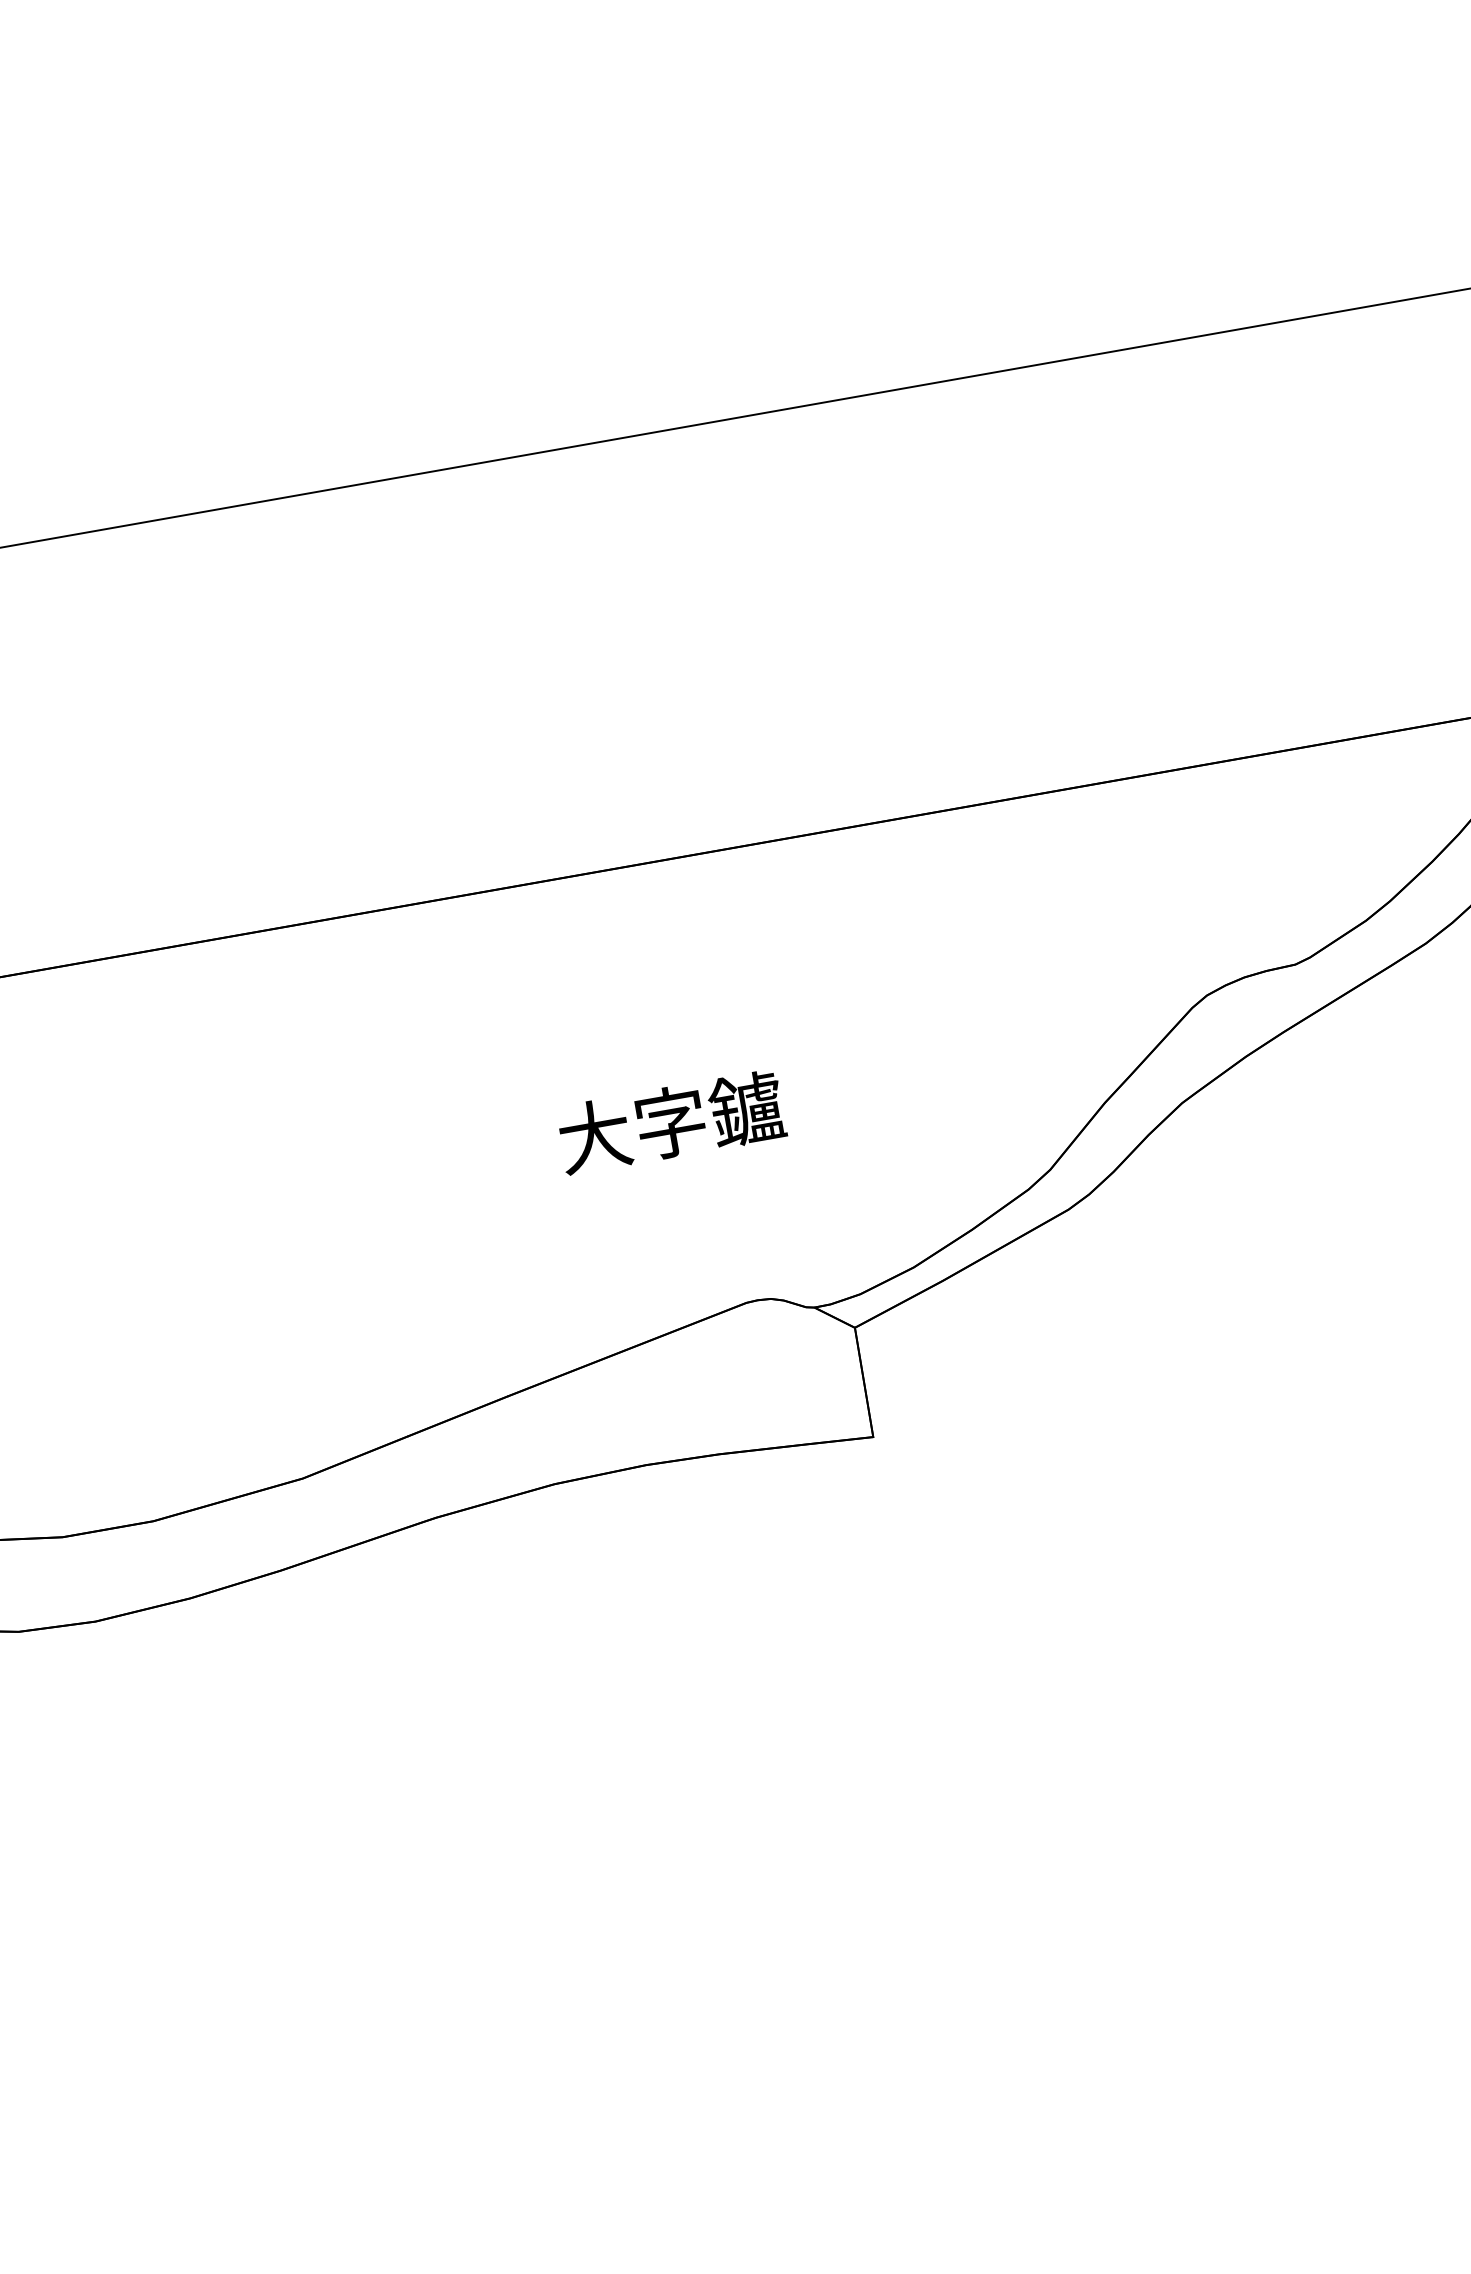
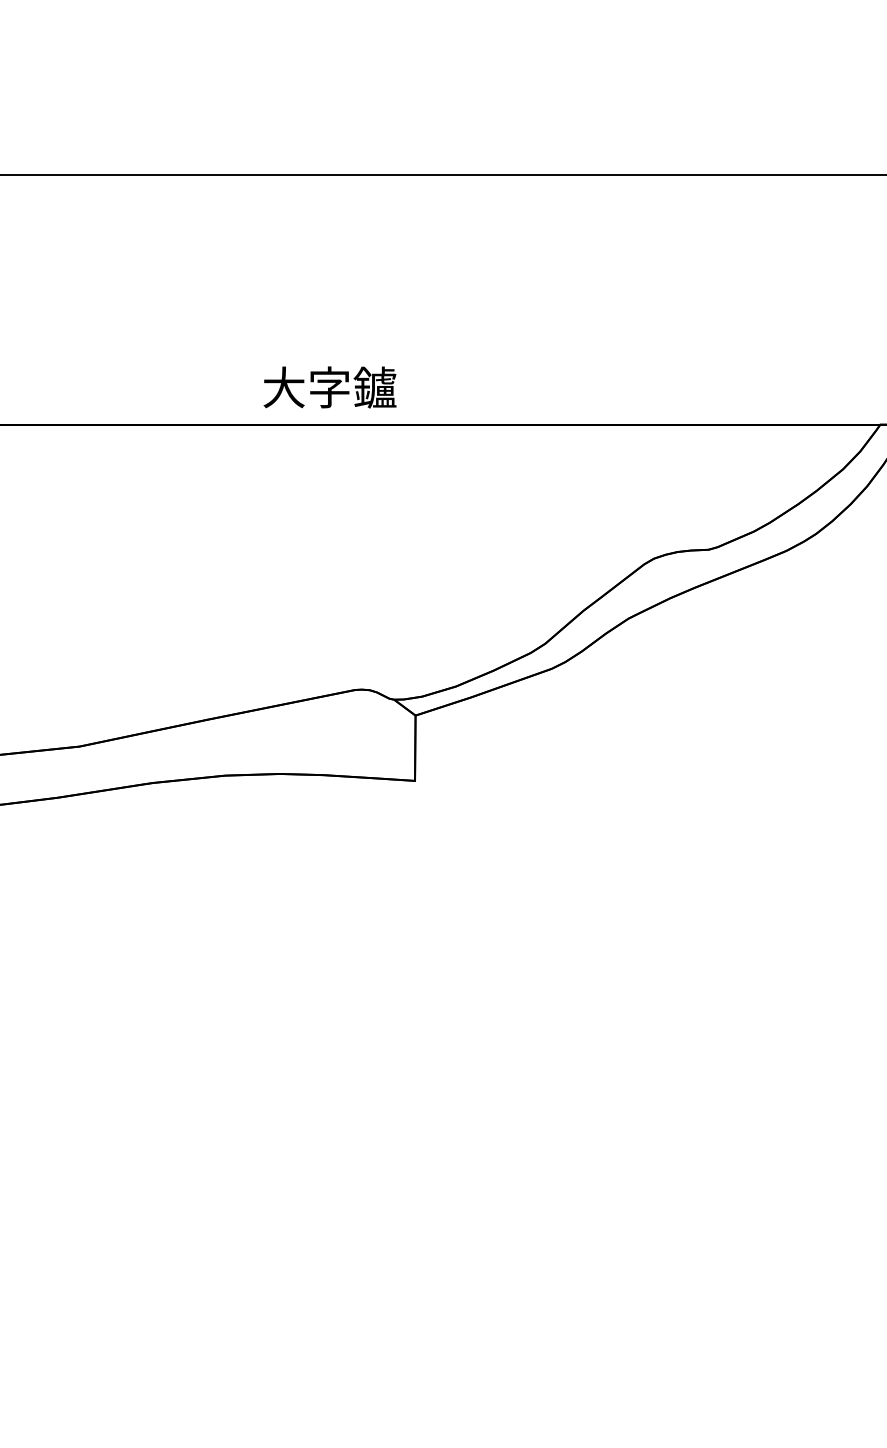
text: (670, 1122) -> (329, 387), moved

